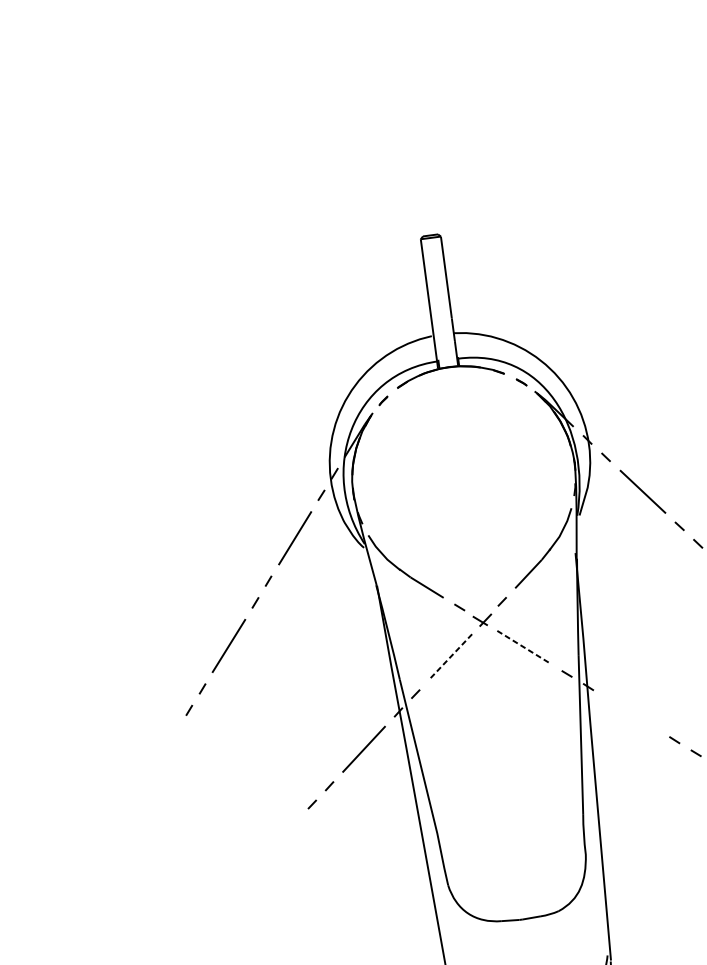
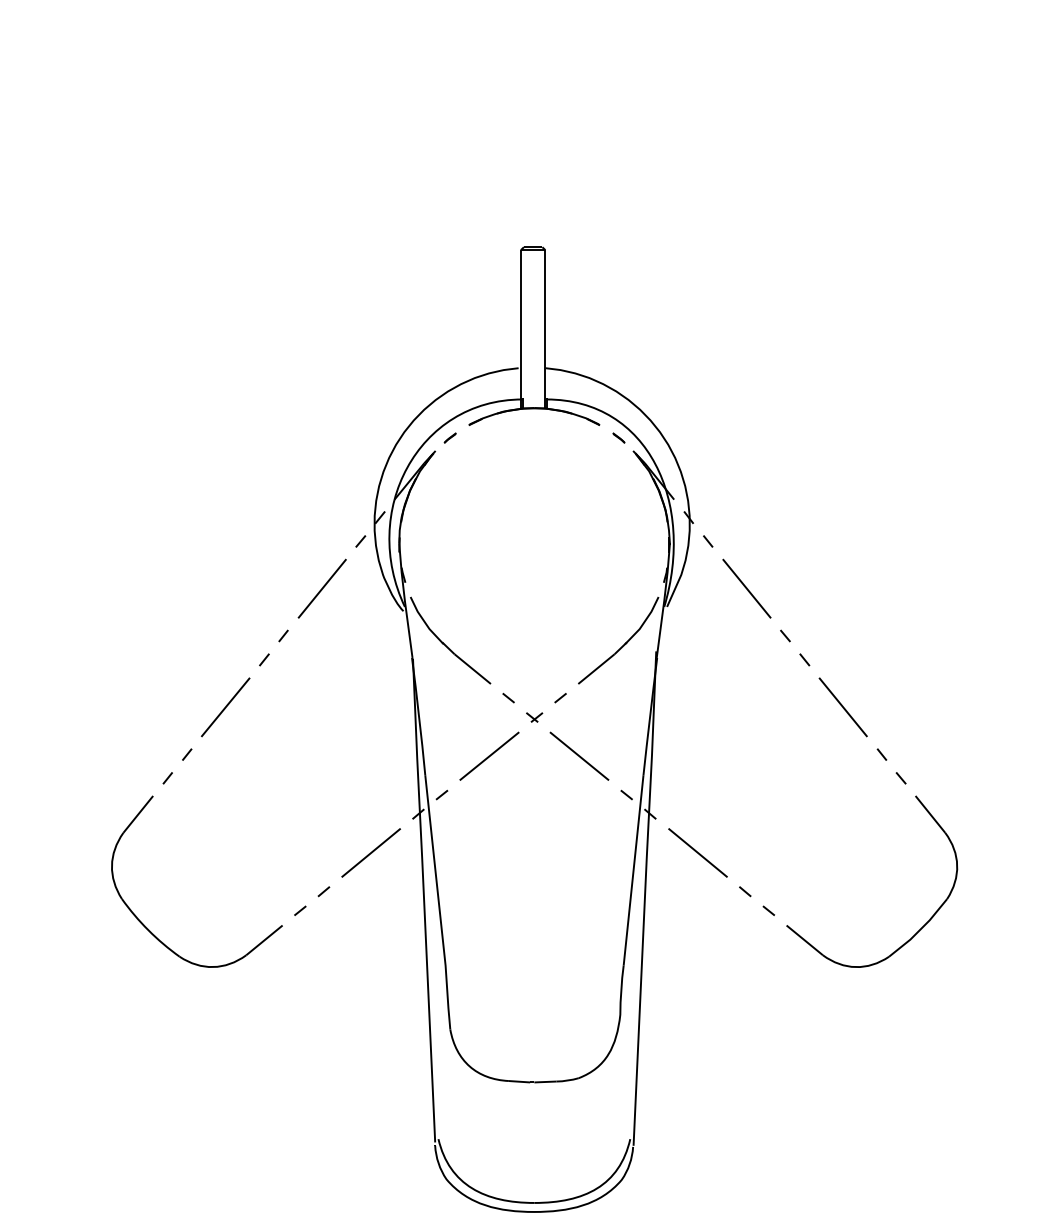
part: (483, 620) -> (534, 717), size x0.71
line: (524, 647) -> (579, 756), dashed -> solid
line: (450, 657) -> (489, 756), dashed -> solid
line: (631, 713) -> (697, 852), added
part: (189, 835) -> (148, 928), added

